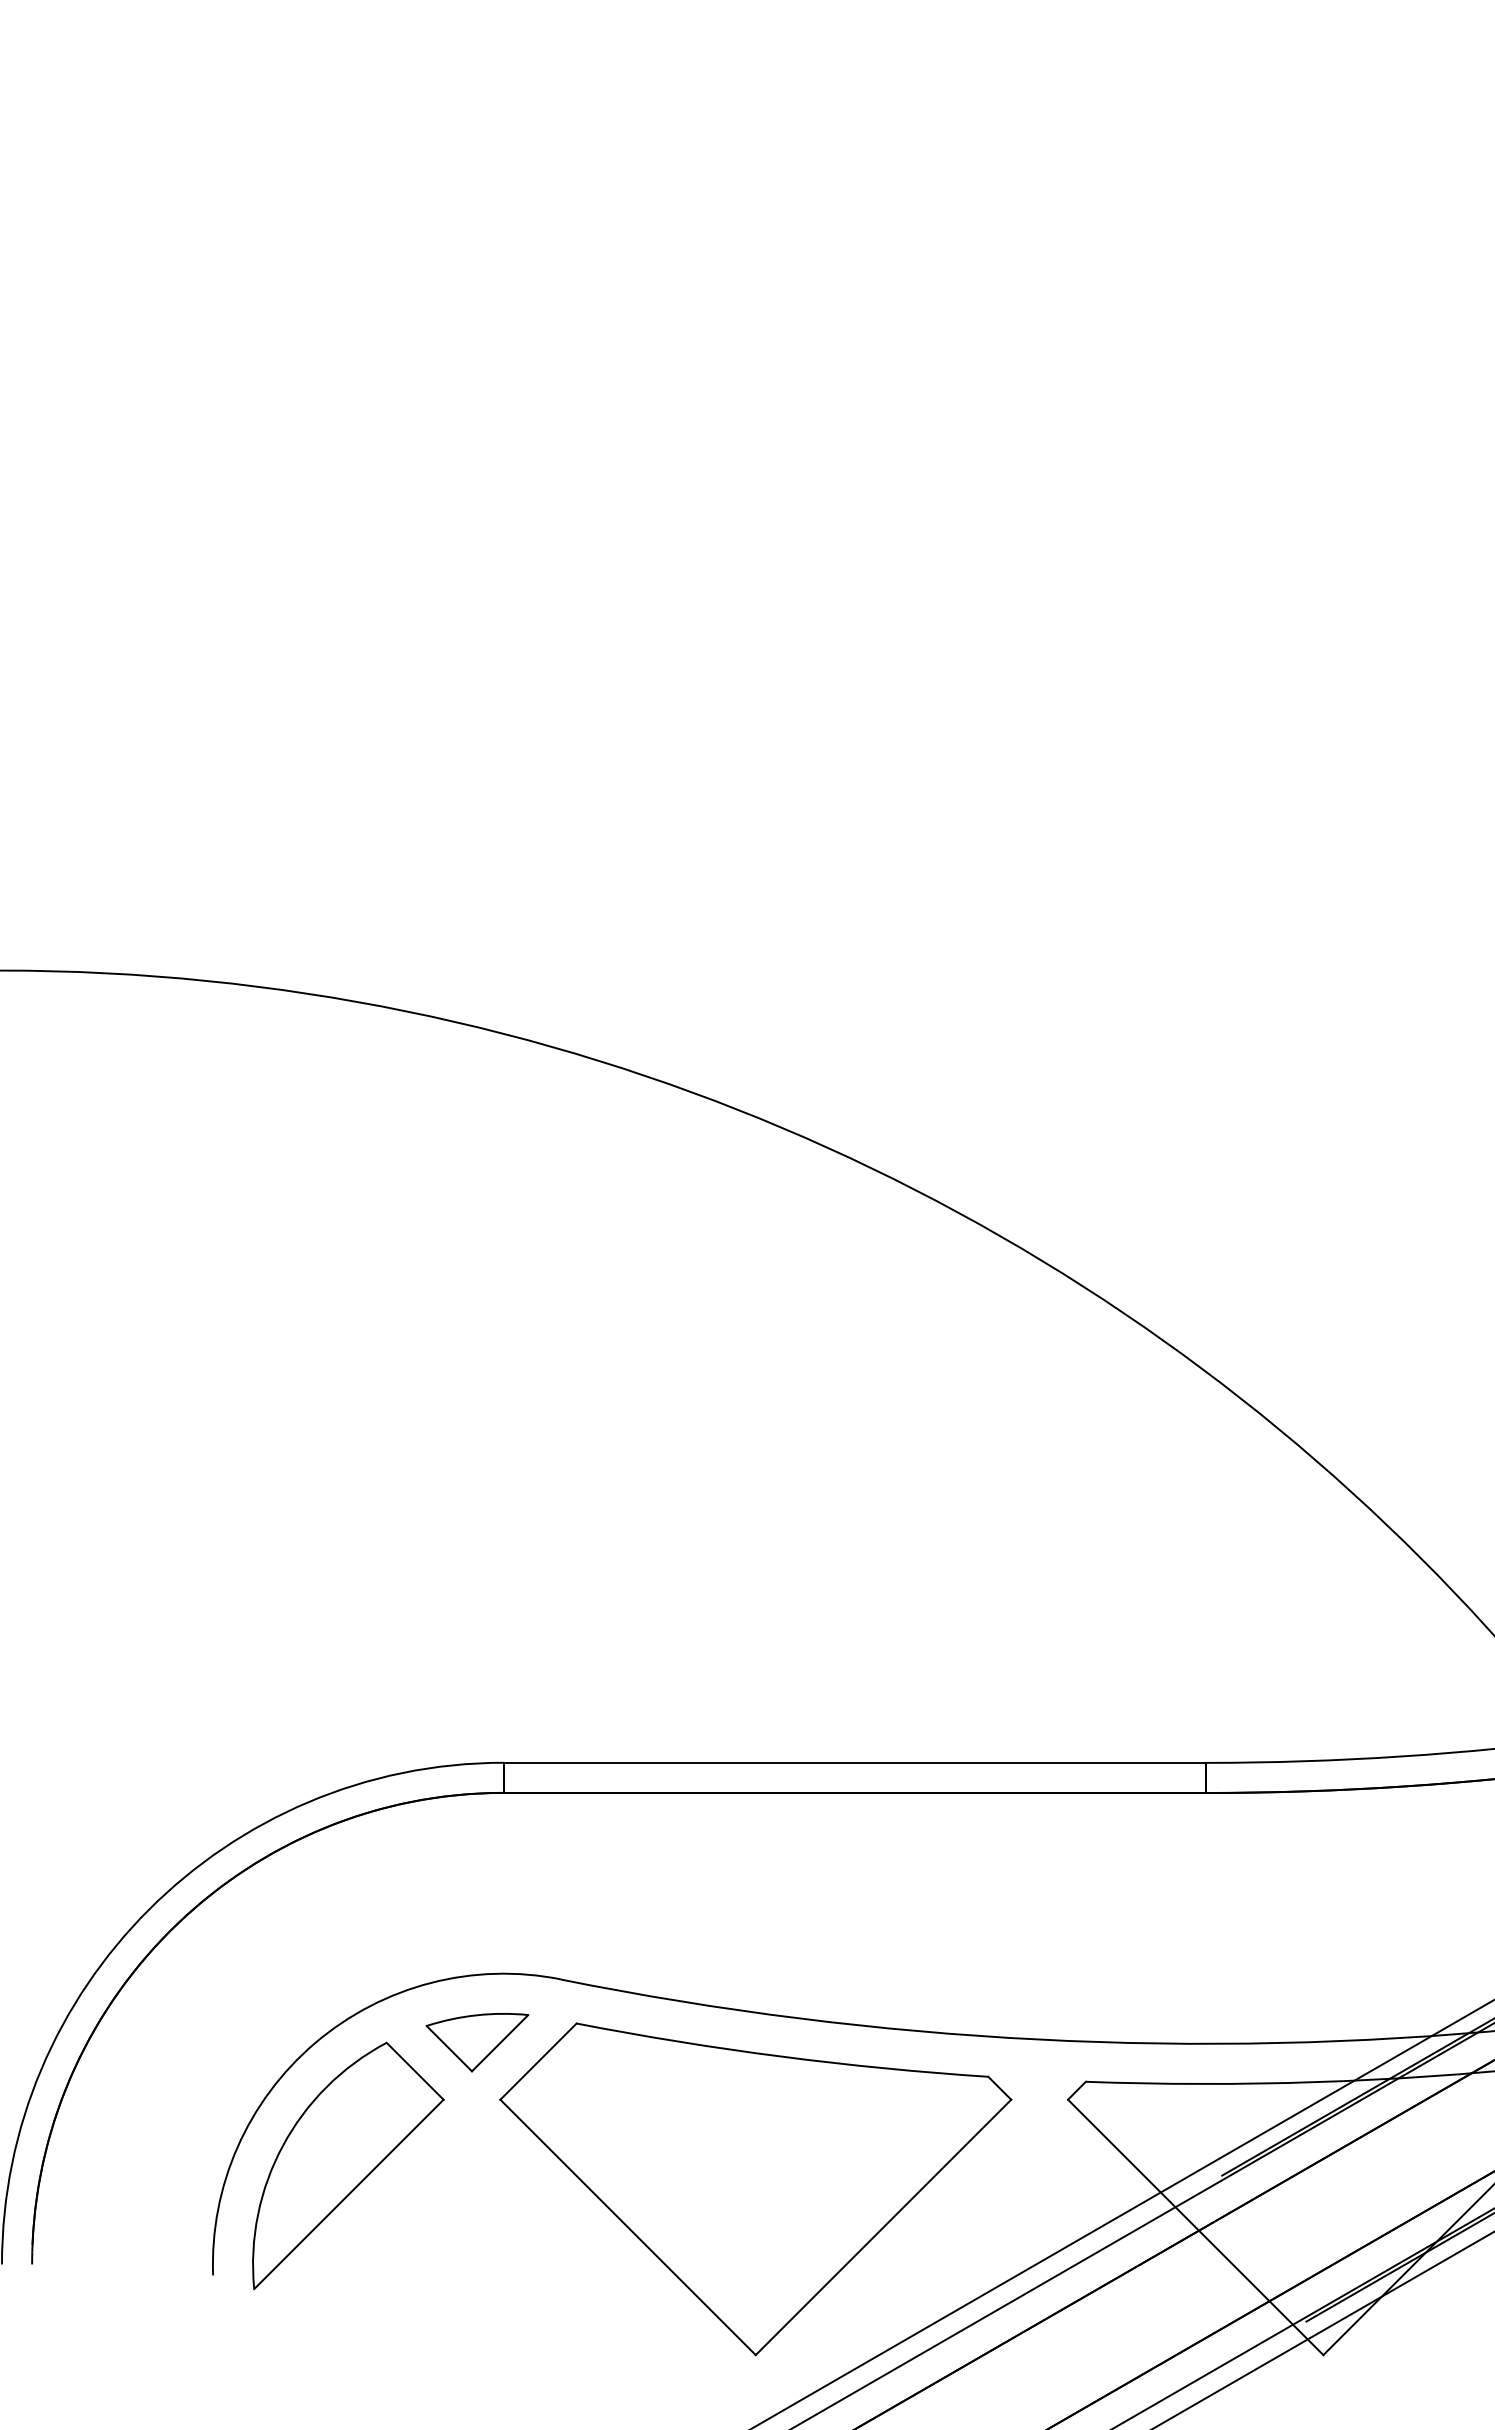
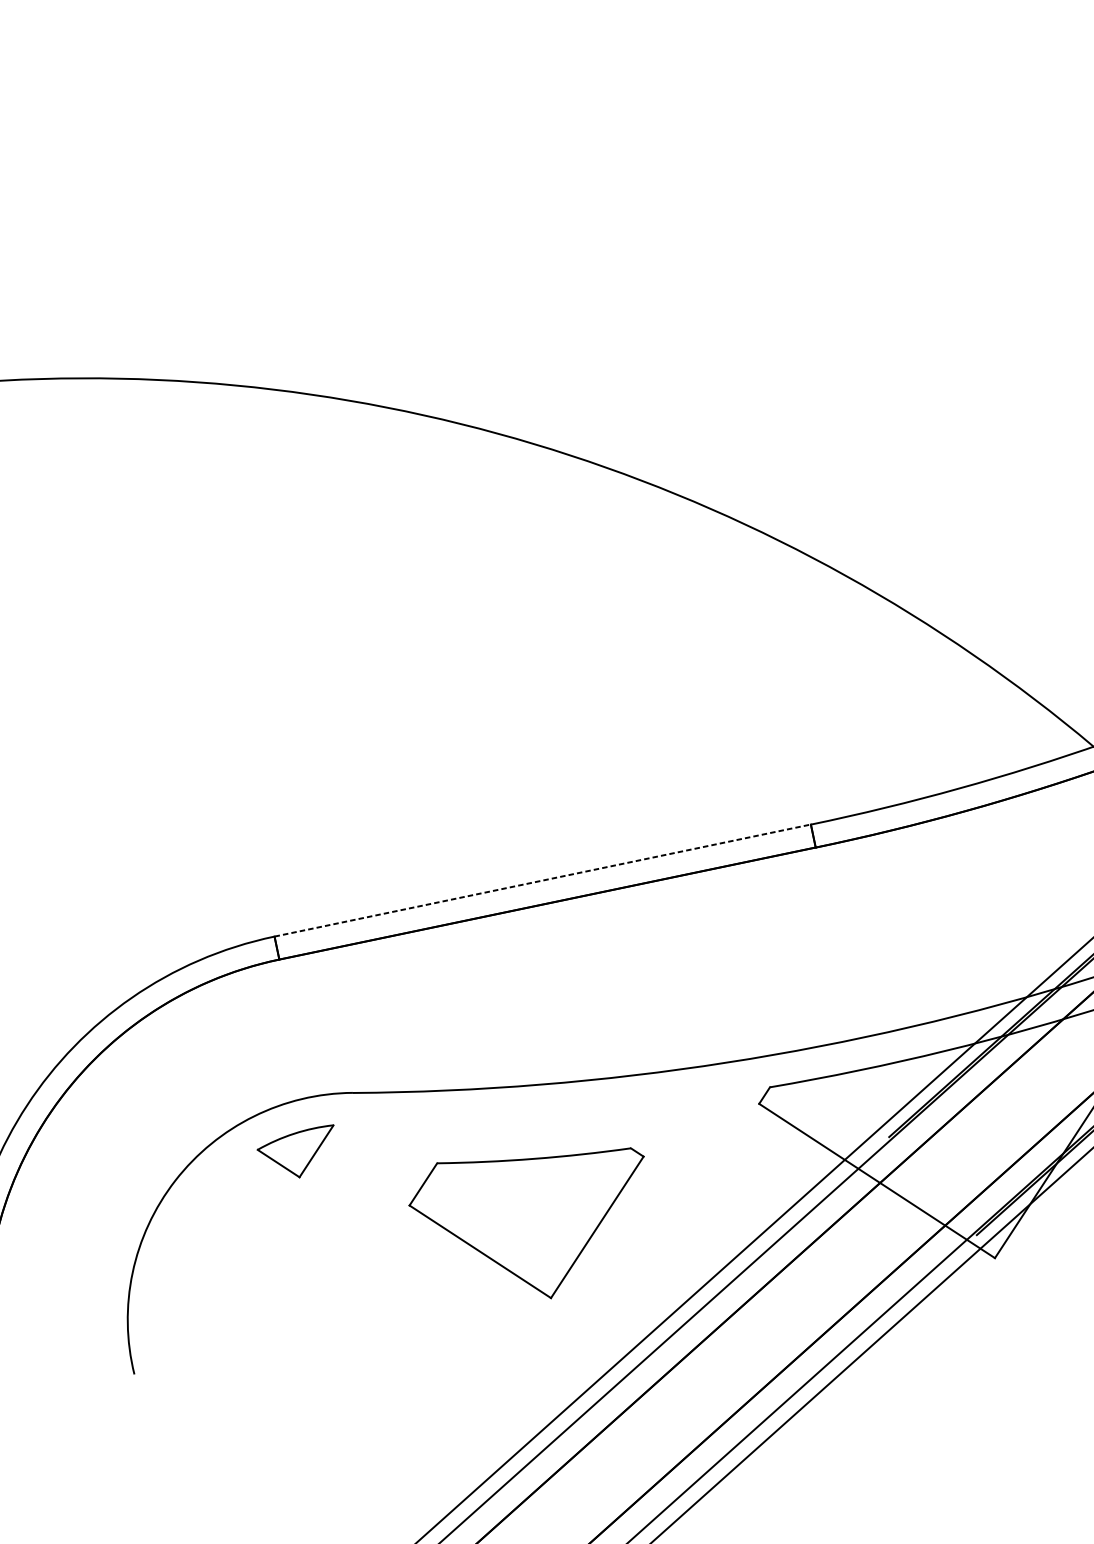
line: (855, 1762) -> (543, 880), solid -> dashed
part: (348, 2165) -> (220, 1268), removed
part: (755, 2189) -> (534, 1222), size x0.6

